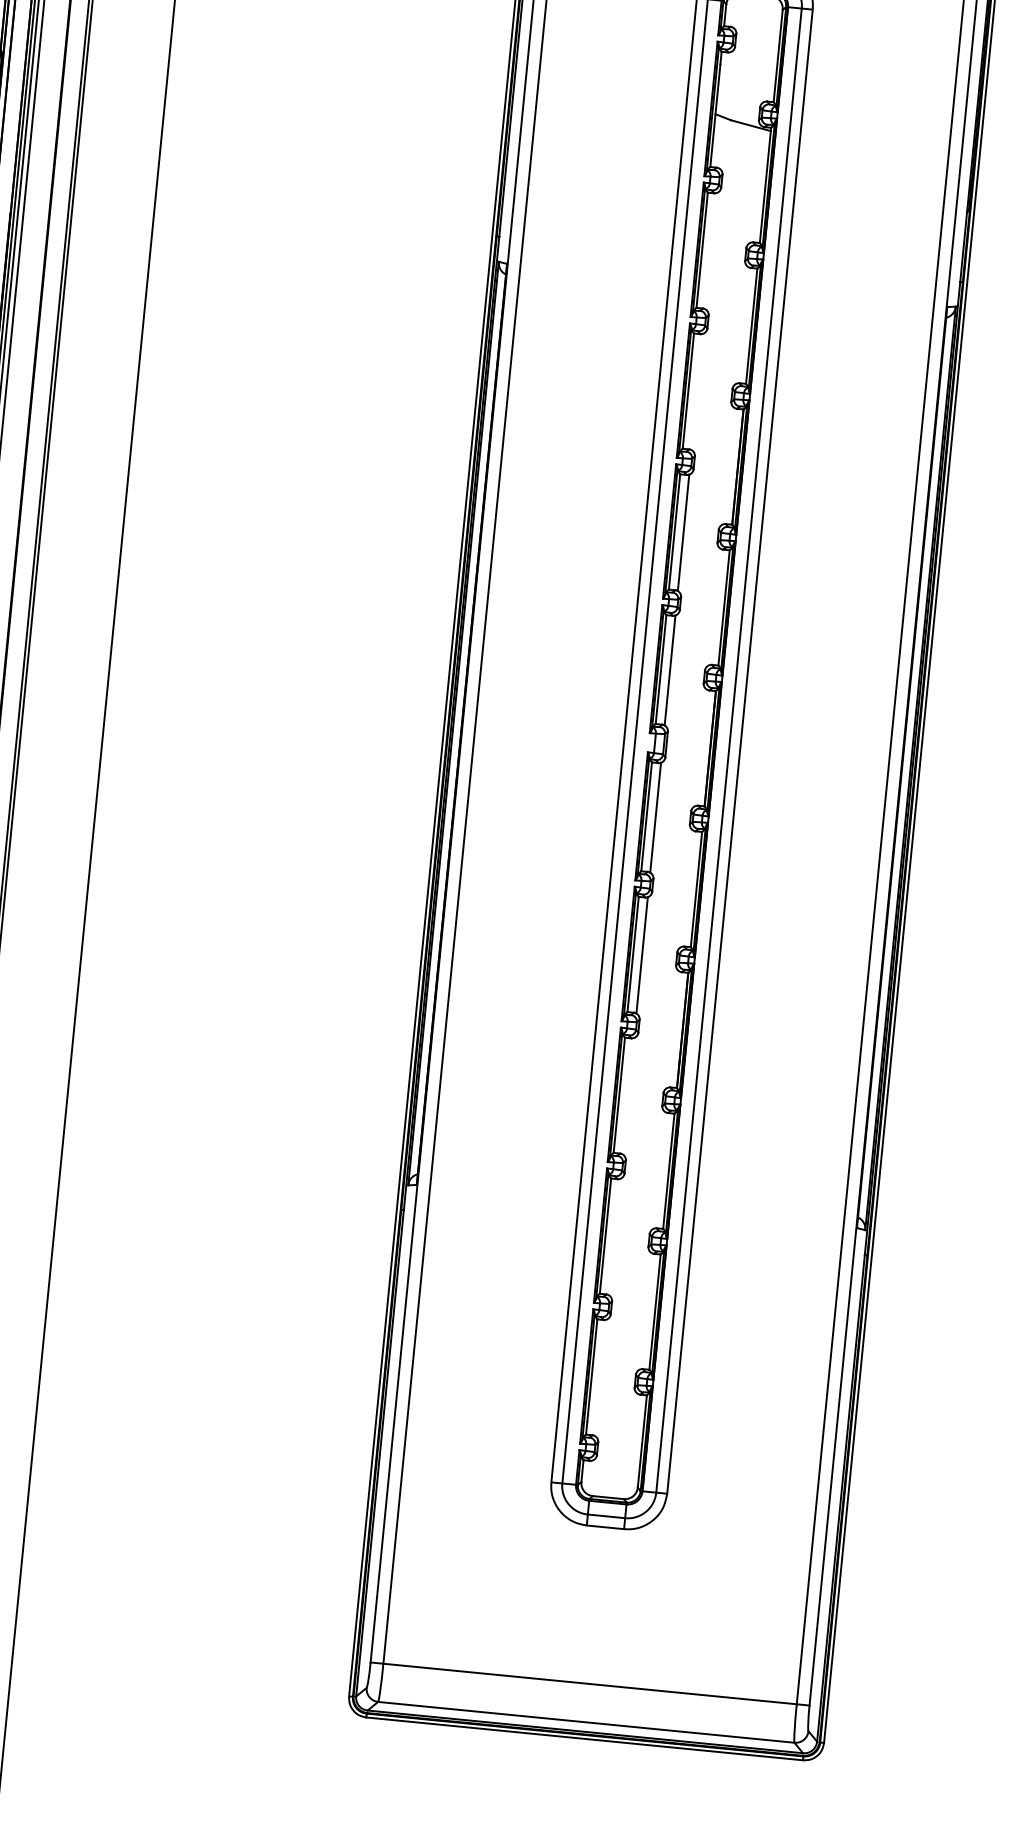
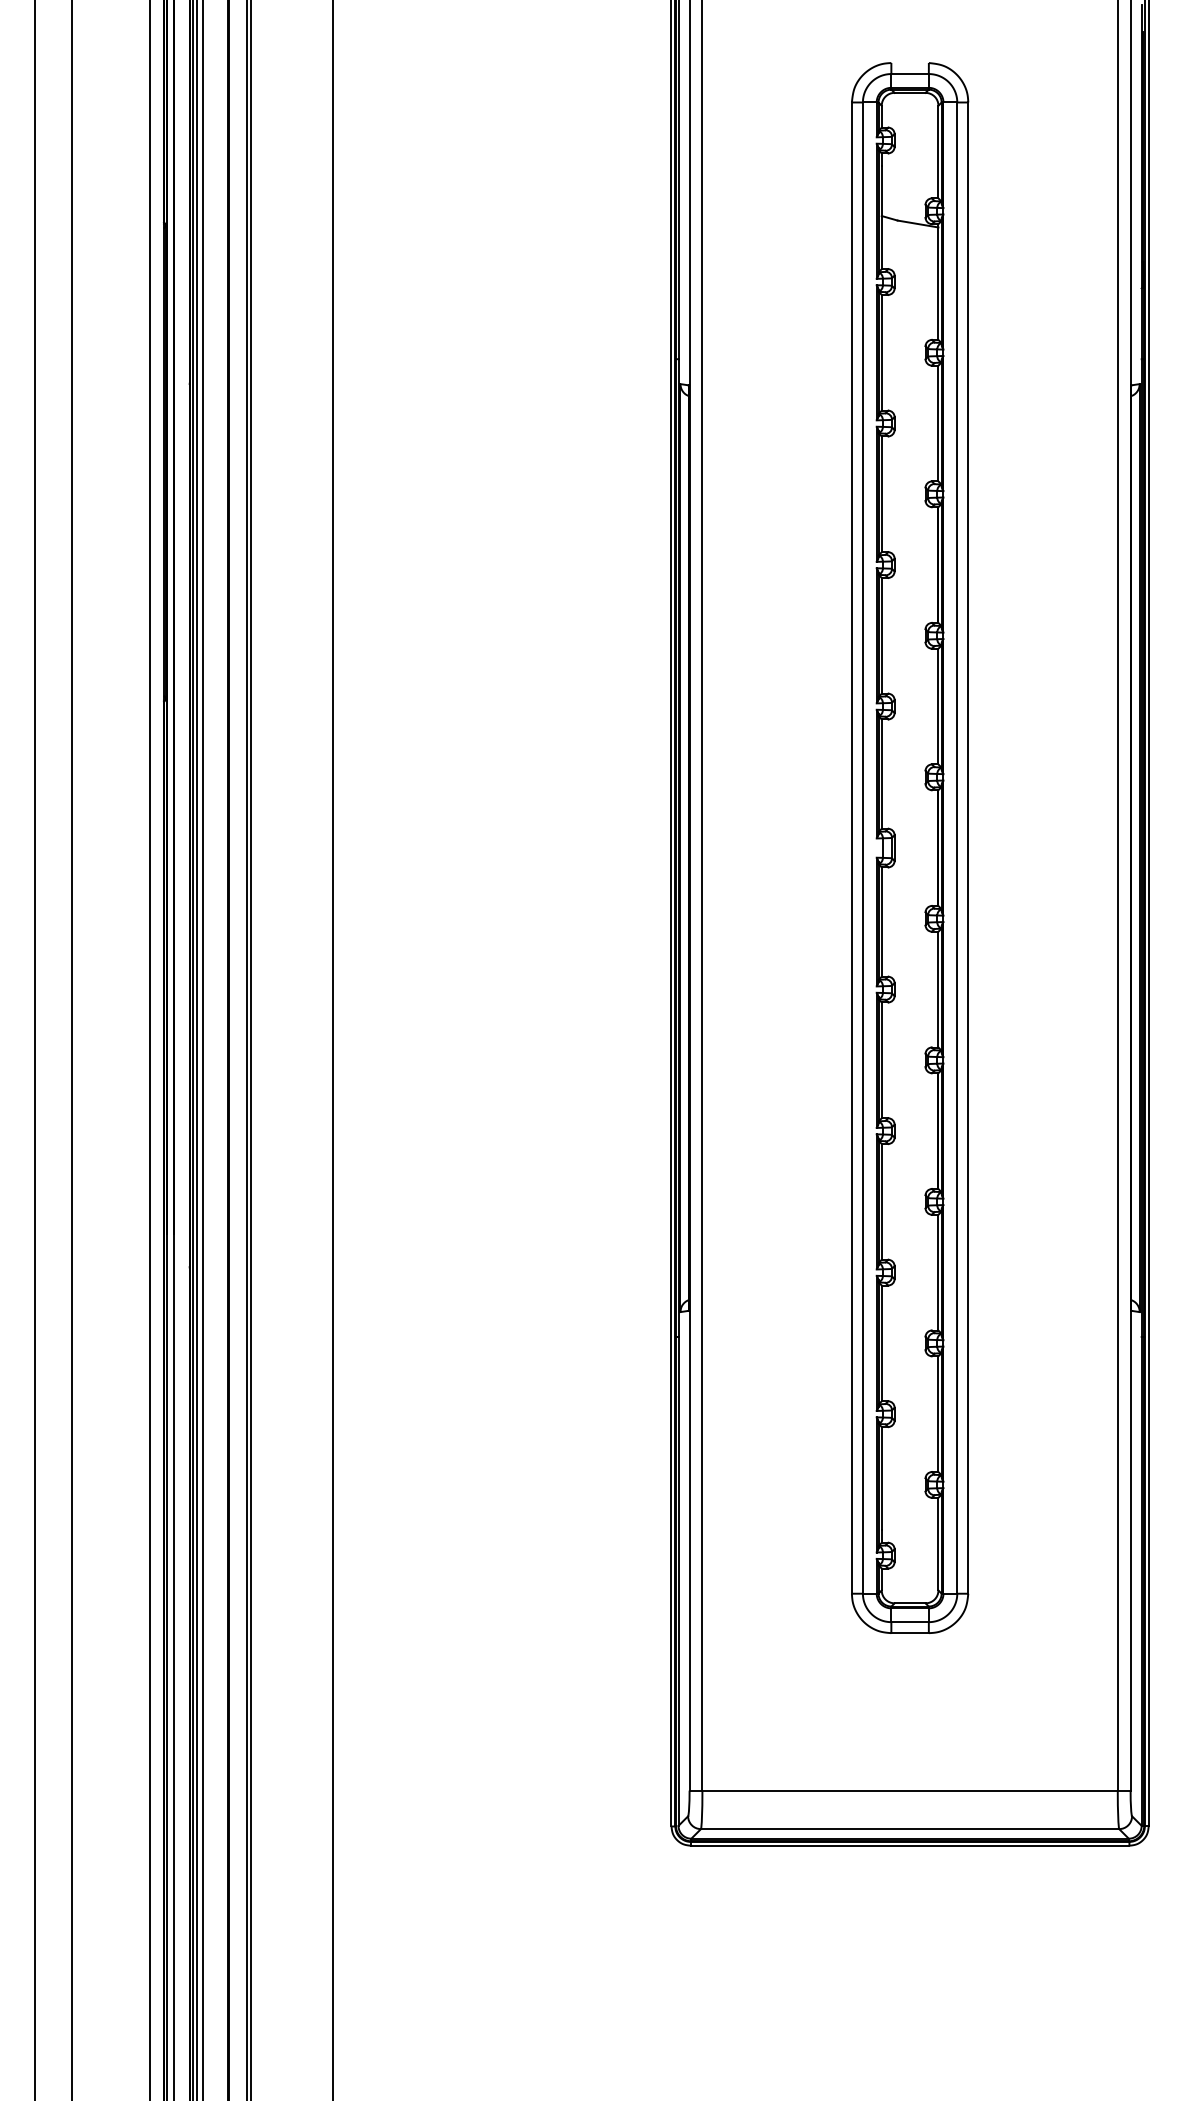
line: (683, 532) -> (890, 635), removed
line: (669, 669) -> (890, 773), removed
line: (655, 817) -> (890, 921), removed
line: (641, 954) -> (890, 1059), removed

